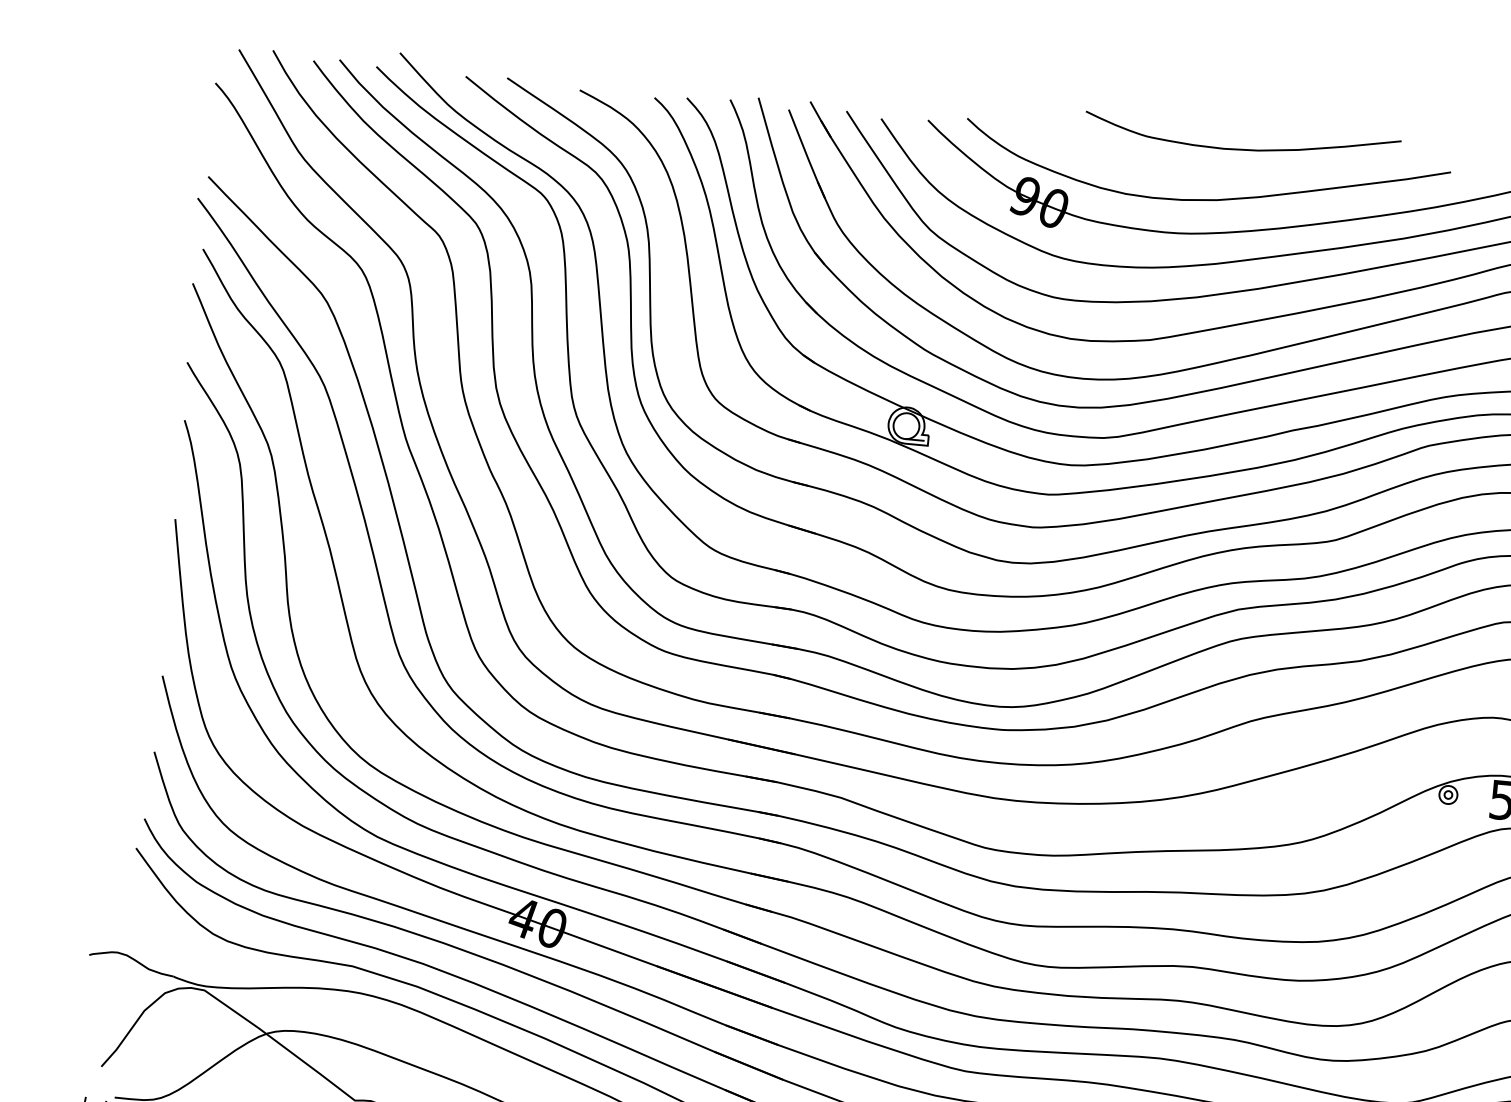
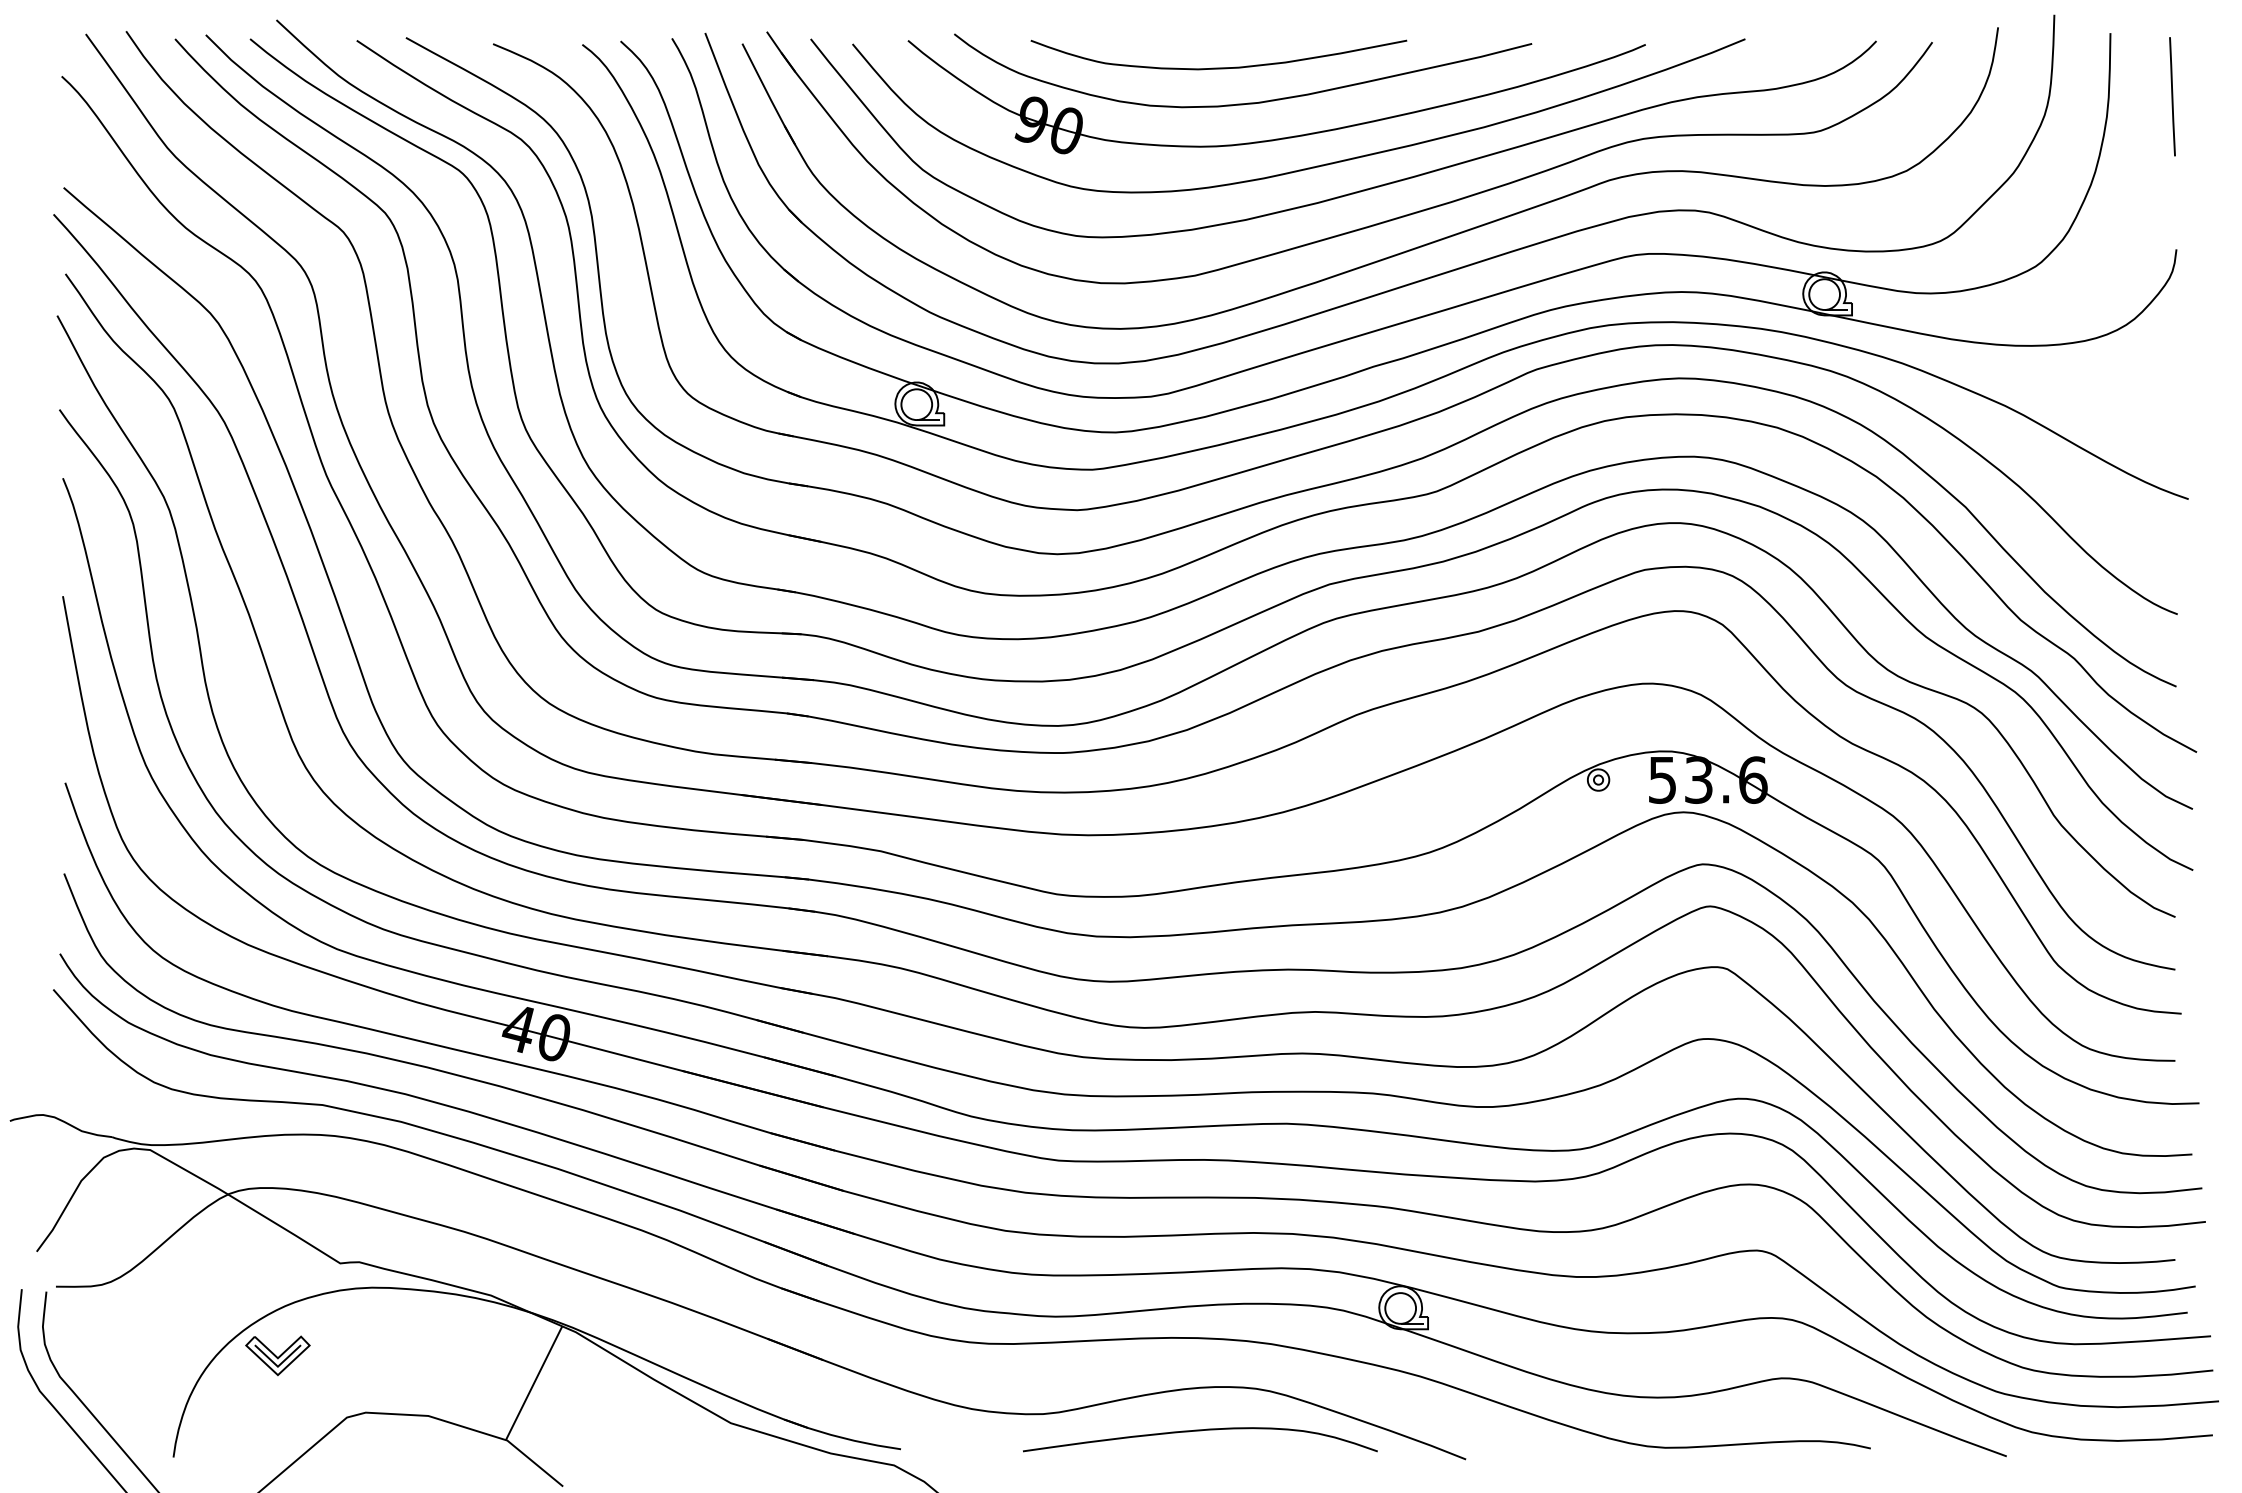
curve: (1241, 148) -> (1218, 67), moved

